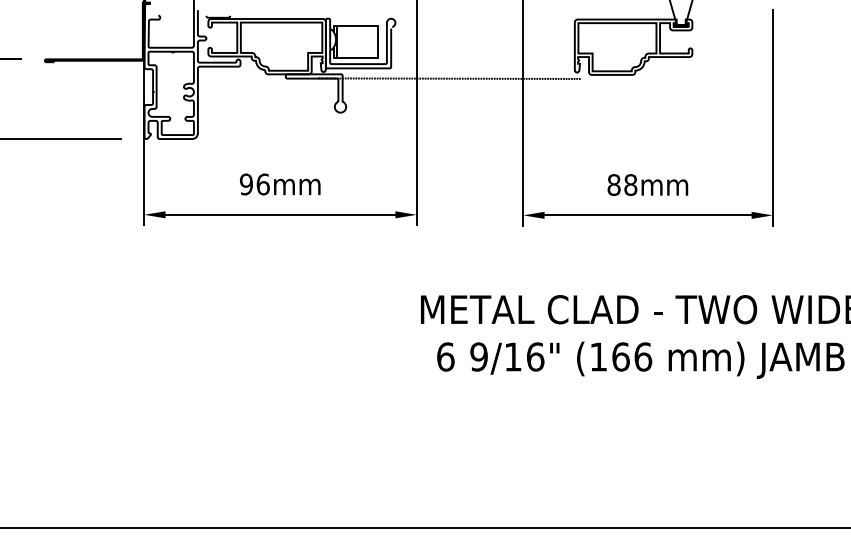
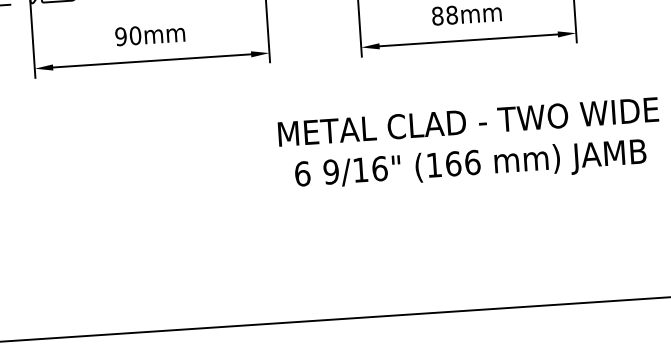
text: (262, 184) -> (134, 35), 96mm -> 90mm

